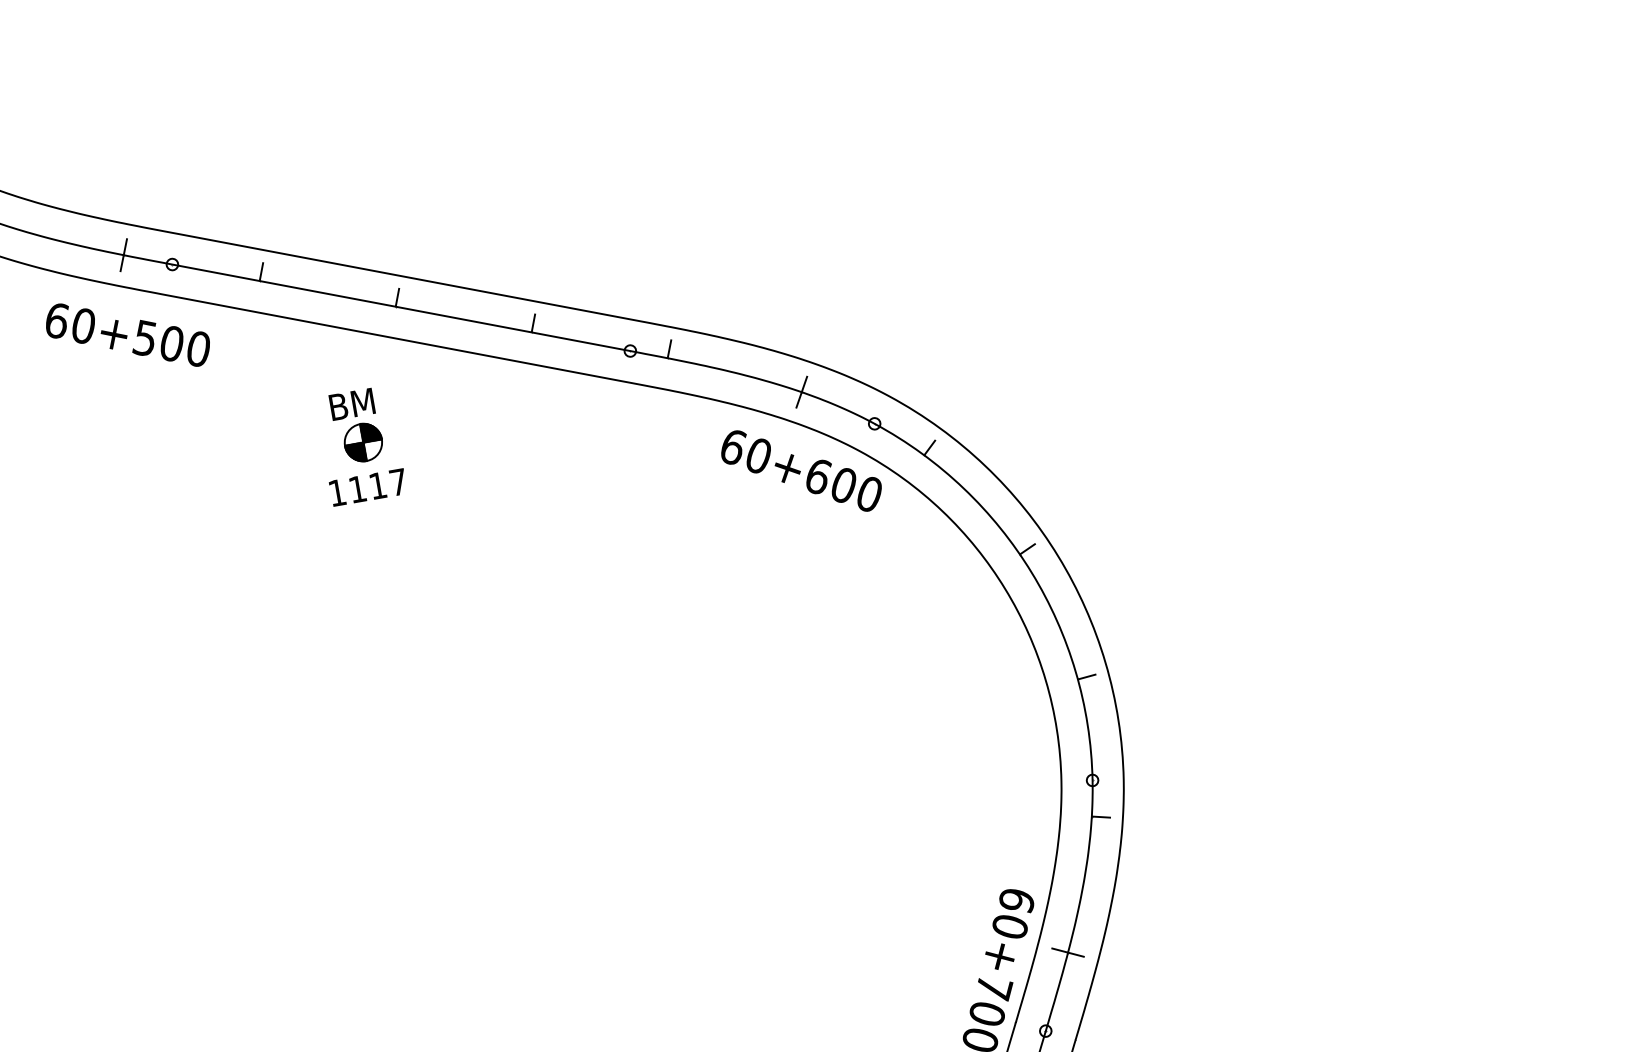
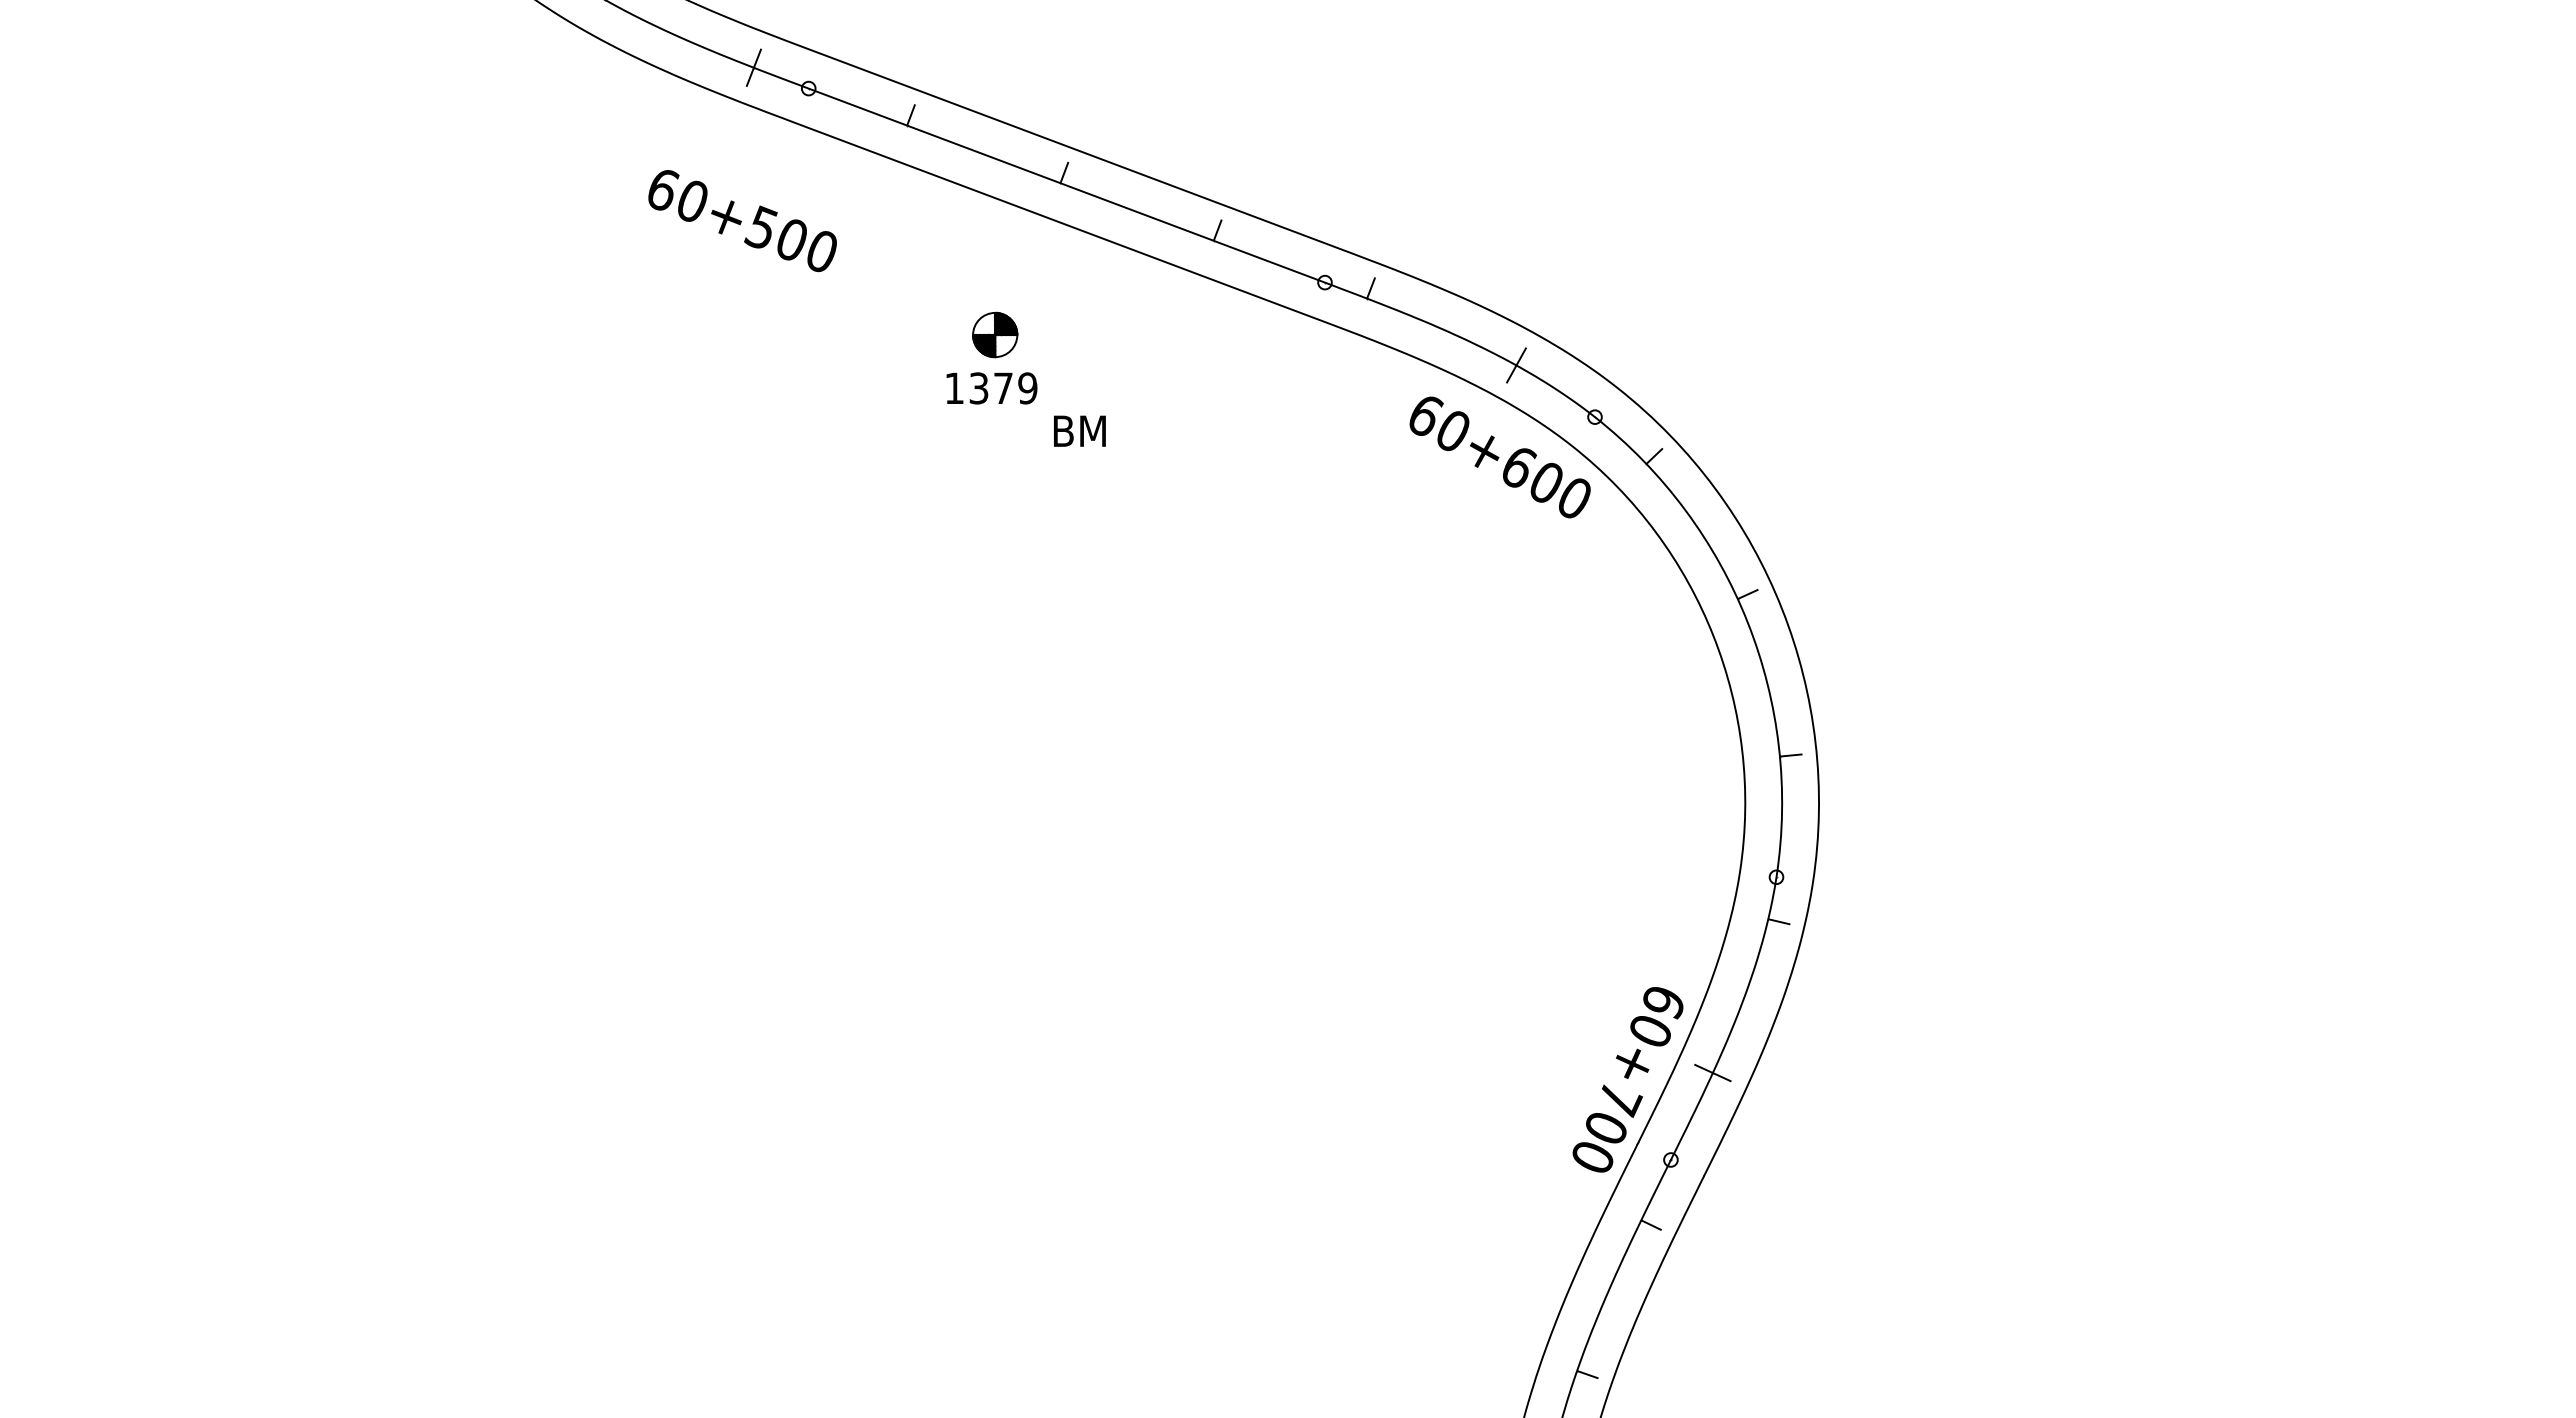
text: (128, 335) -> (742, 221), moved
text: (351, 403) -> (1079, 430), moved
text: (378, 485) -> (1003, 388), 1117 -> 1379

